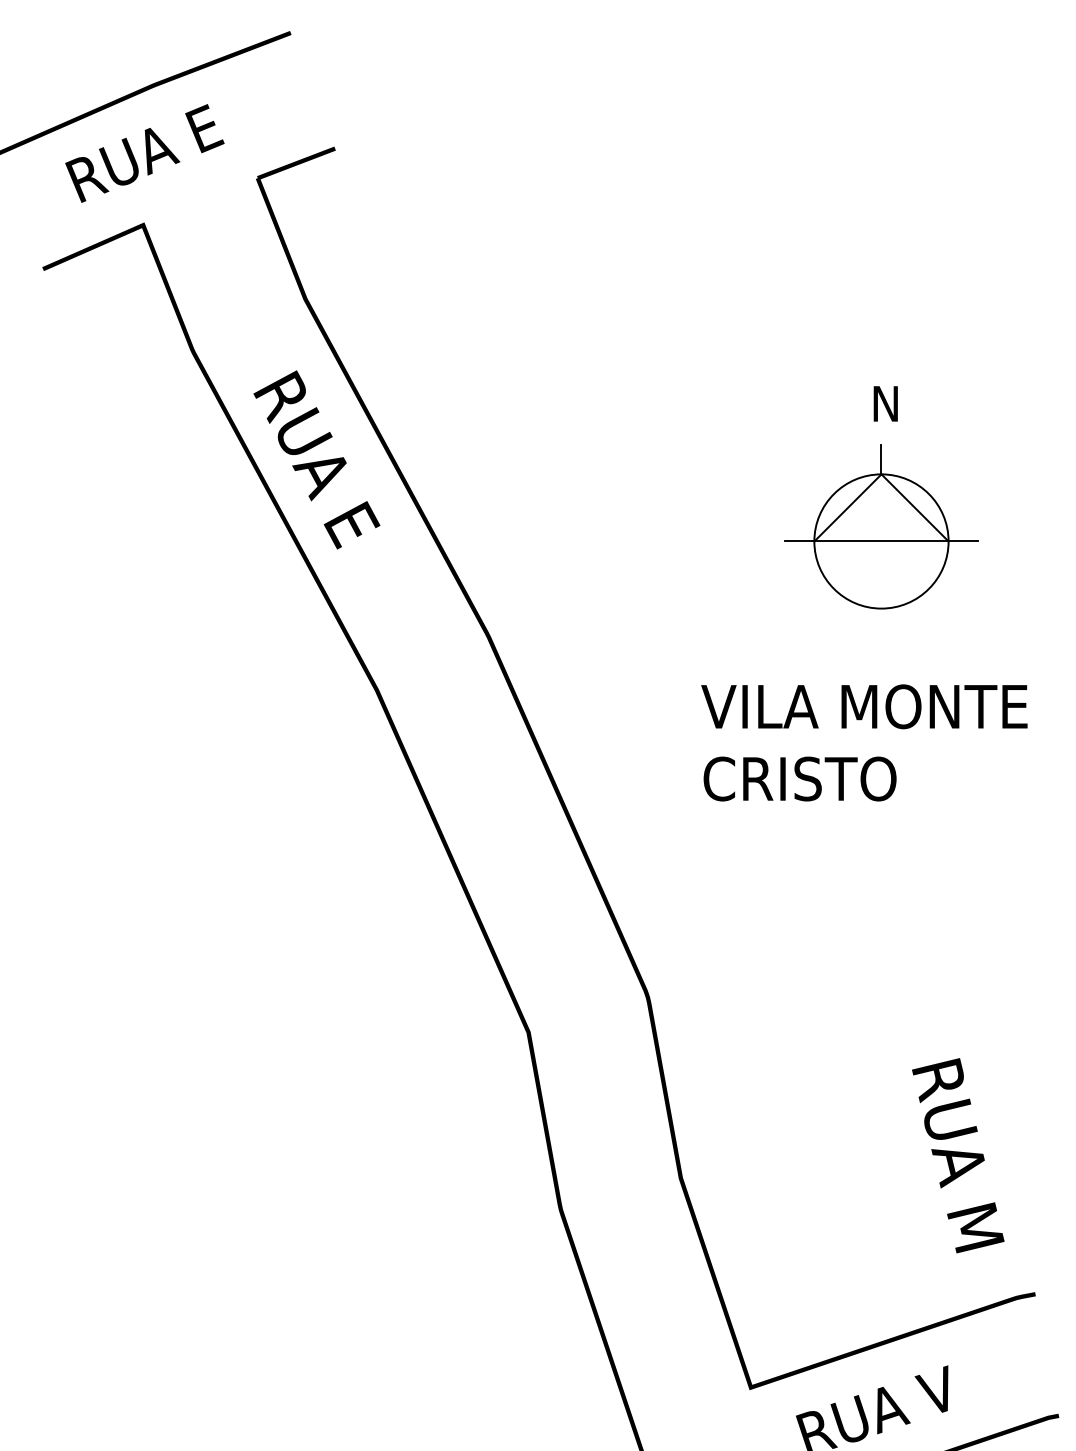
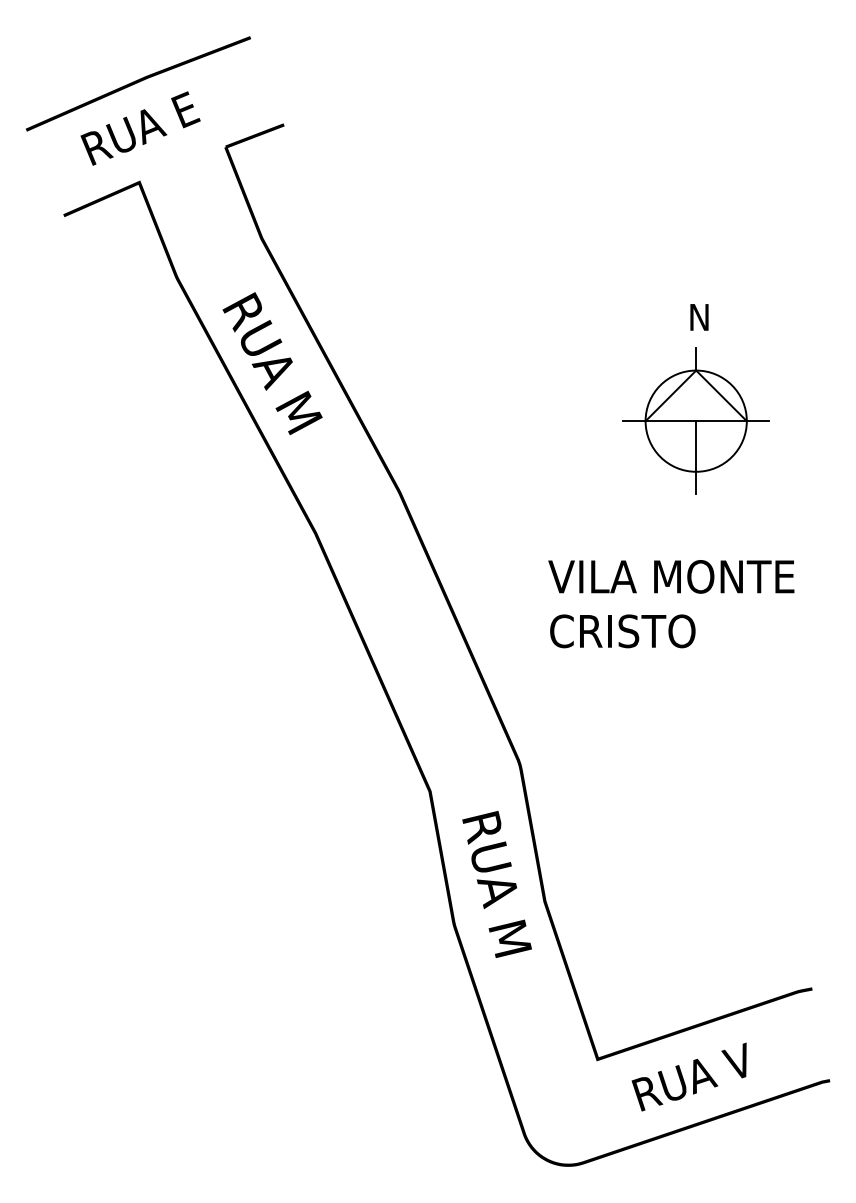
text: (355, 533) -> (299, 415), RUA E -> RUA M
line: (881, 589) -> (696, 457), added
text: (864, 743) -> (671, 604), moved
text: (957, 1155) -> (496, 884), moved

